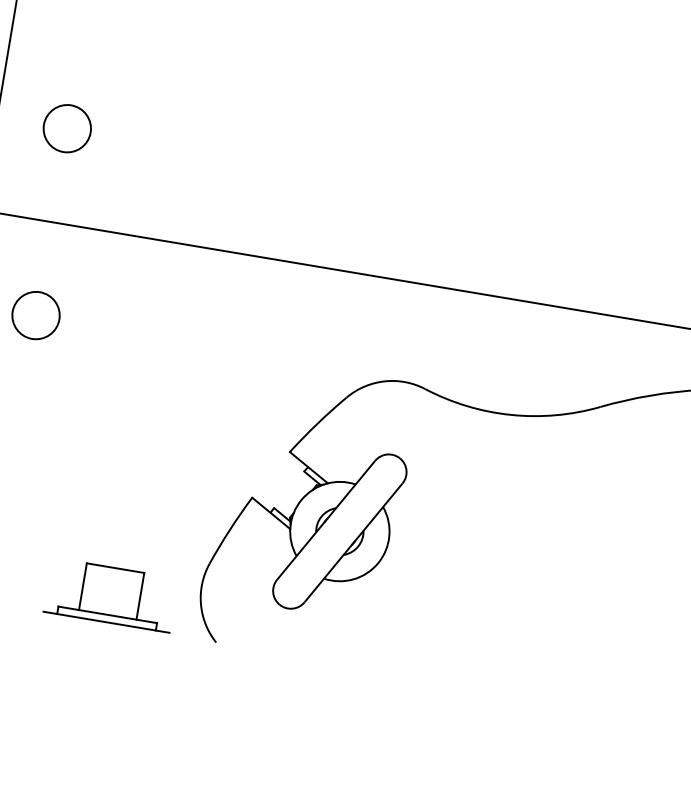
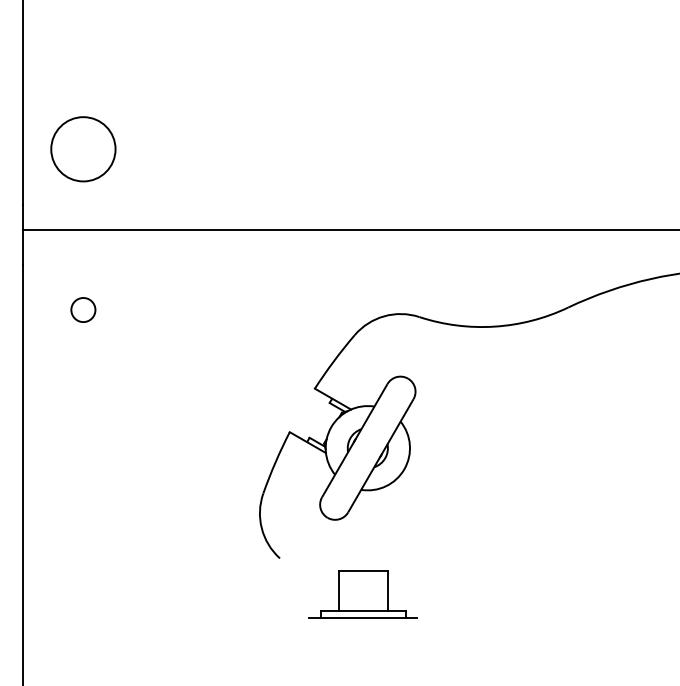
circle: (67, 128) -> (83, 149), size x1.6
circle: (36, 314) -> (83, 309), size x0.6
part: (110, 595) -> (362, 594), moved

